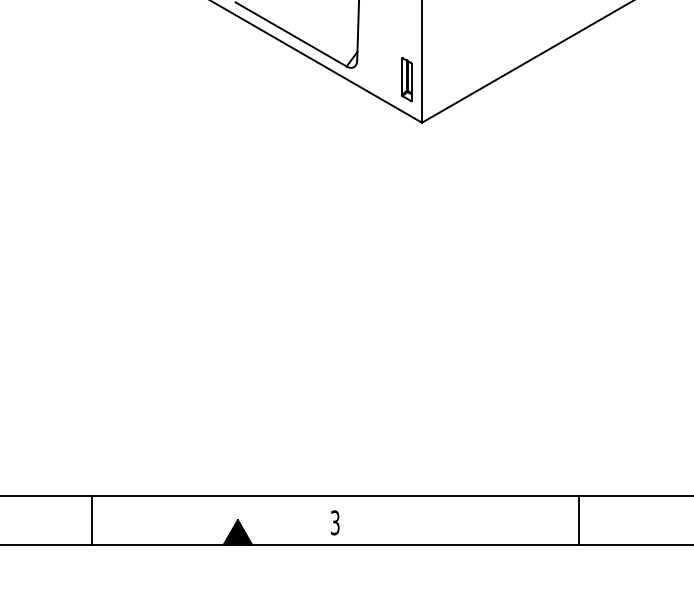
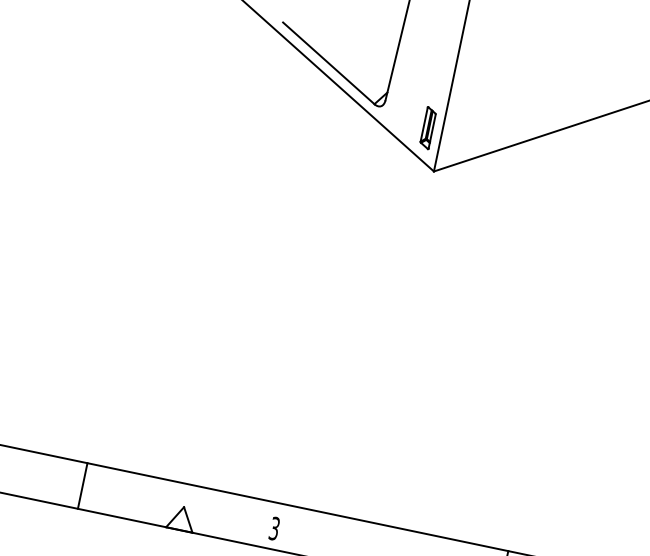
line: (91, 519) -> (82, 485), moved
fill: (237, 532) -> (181, 518), removed

